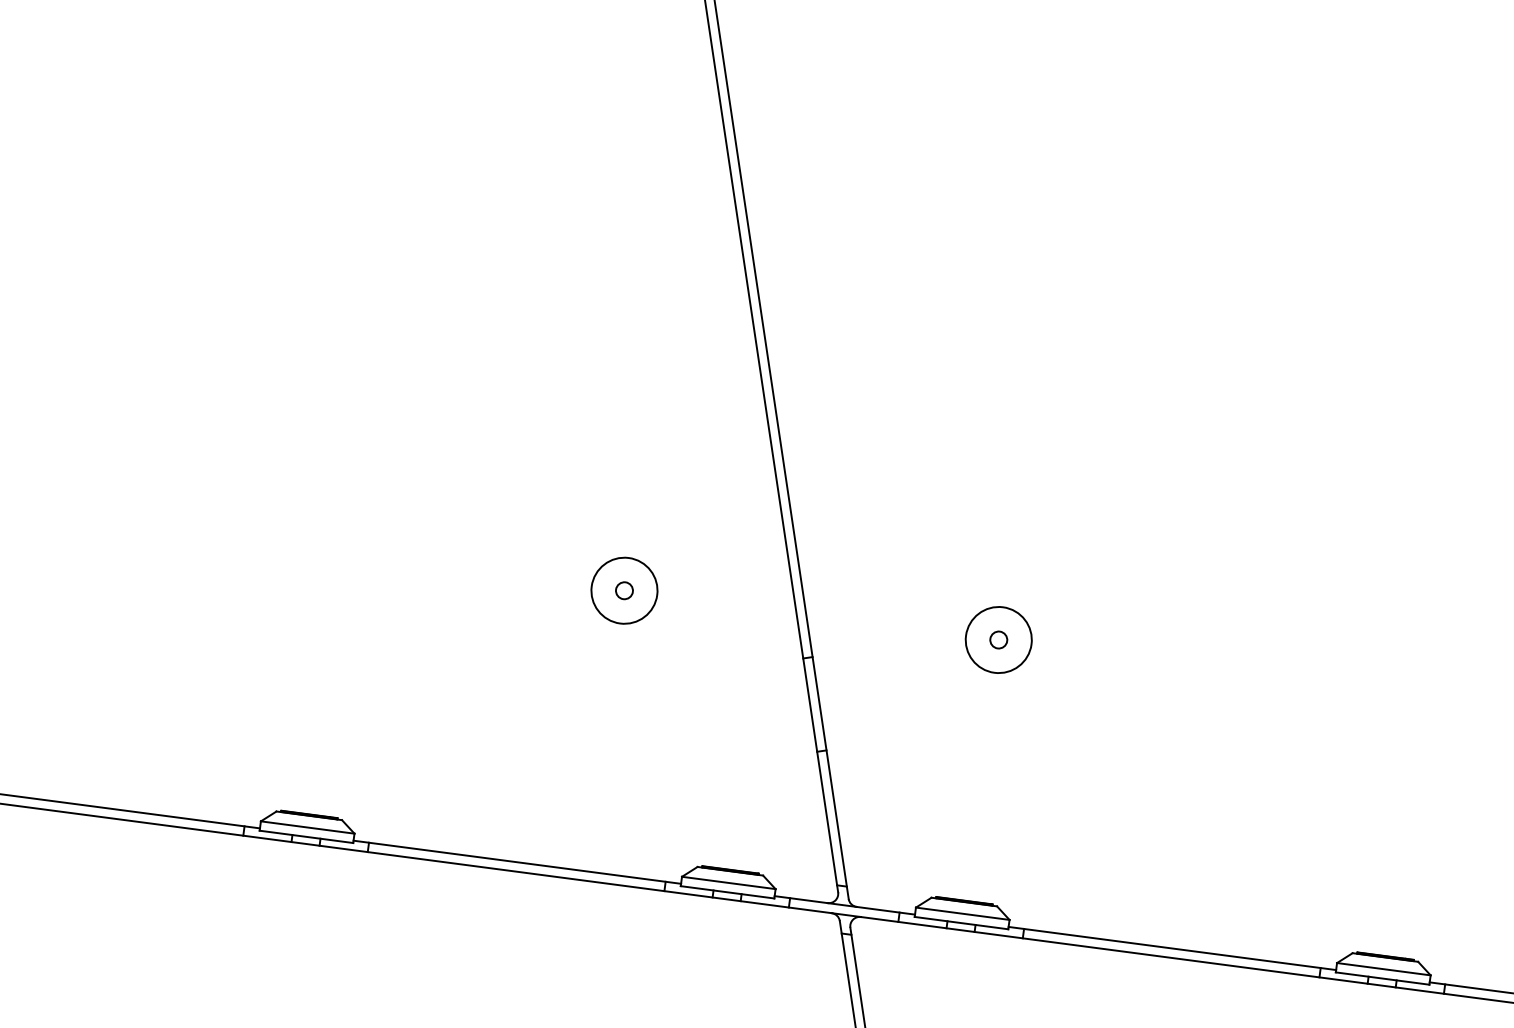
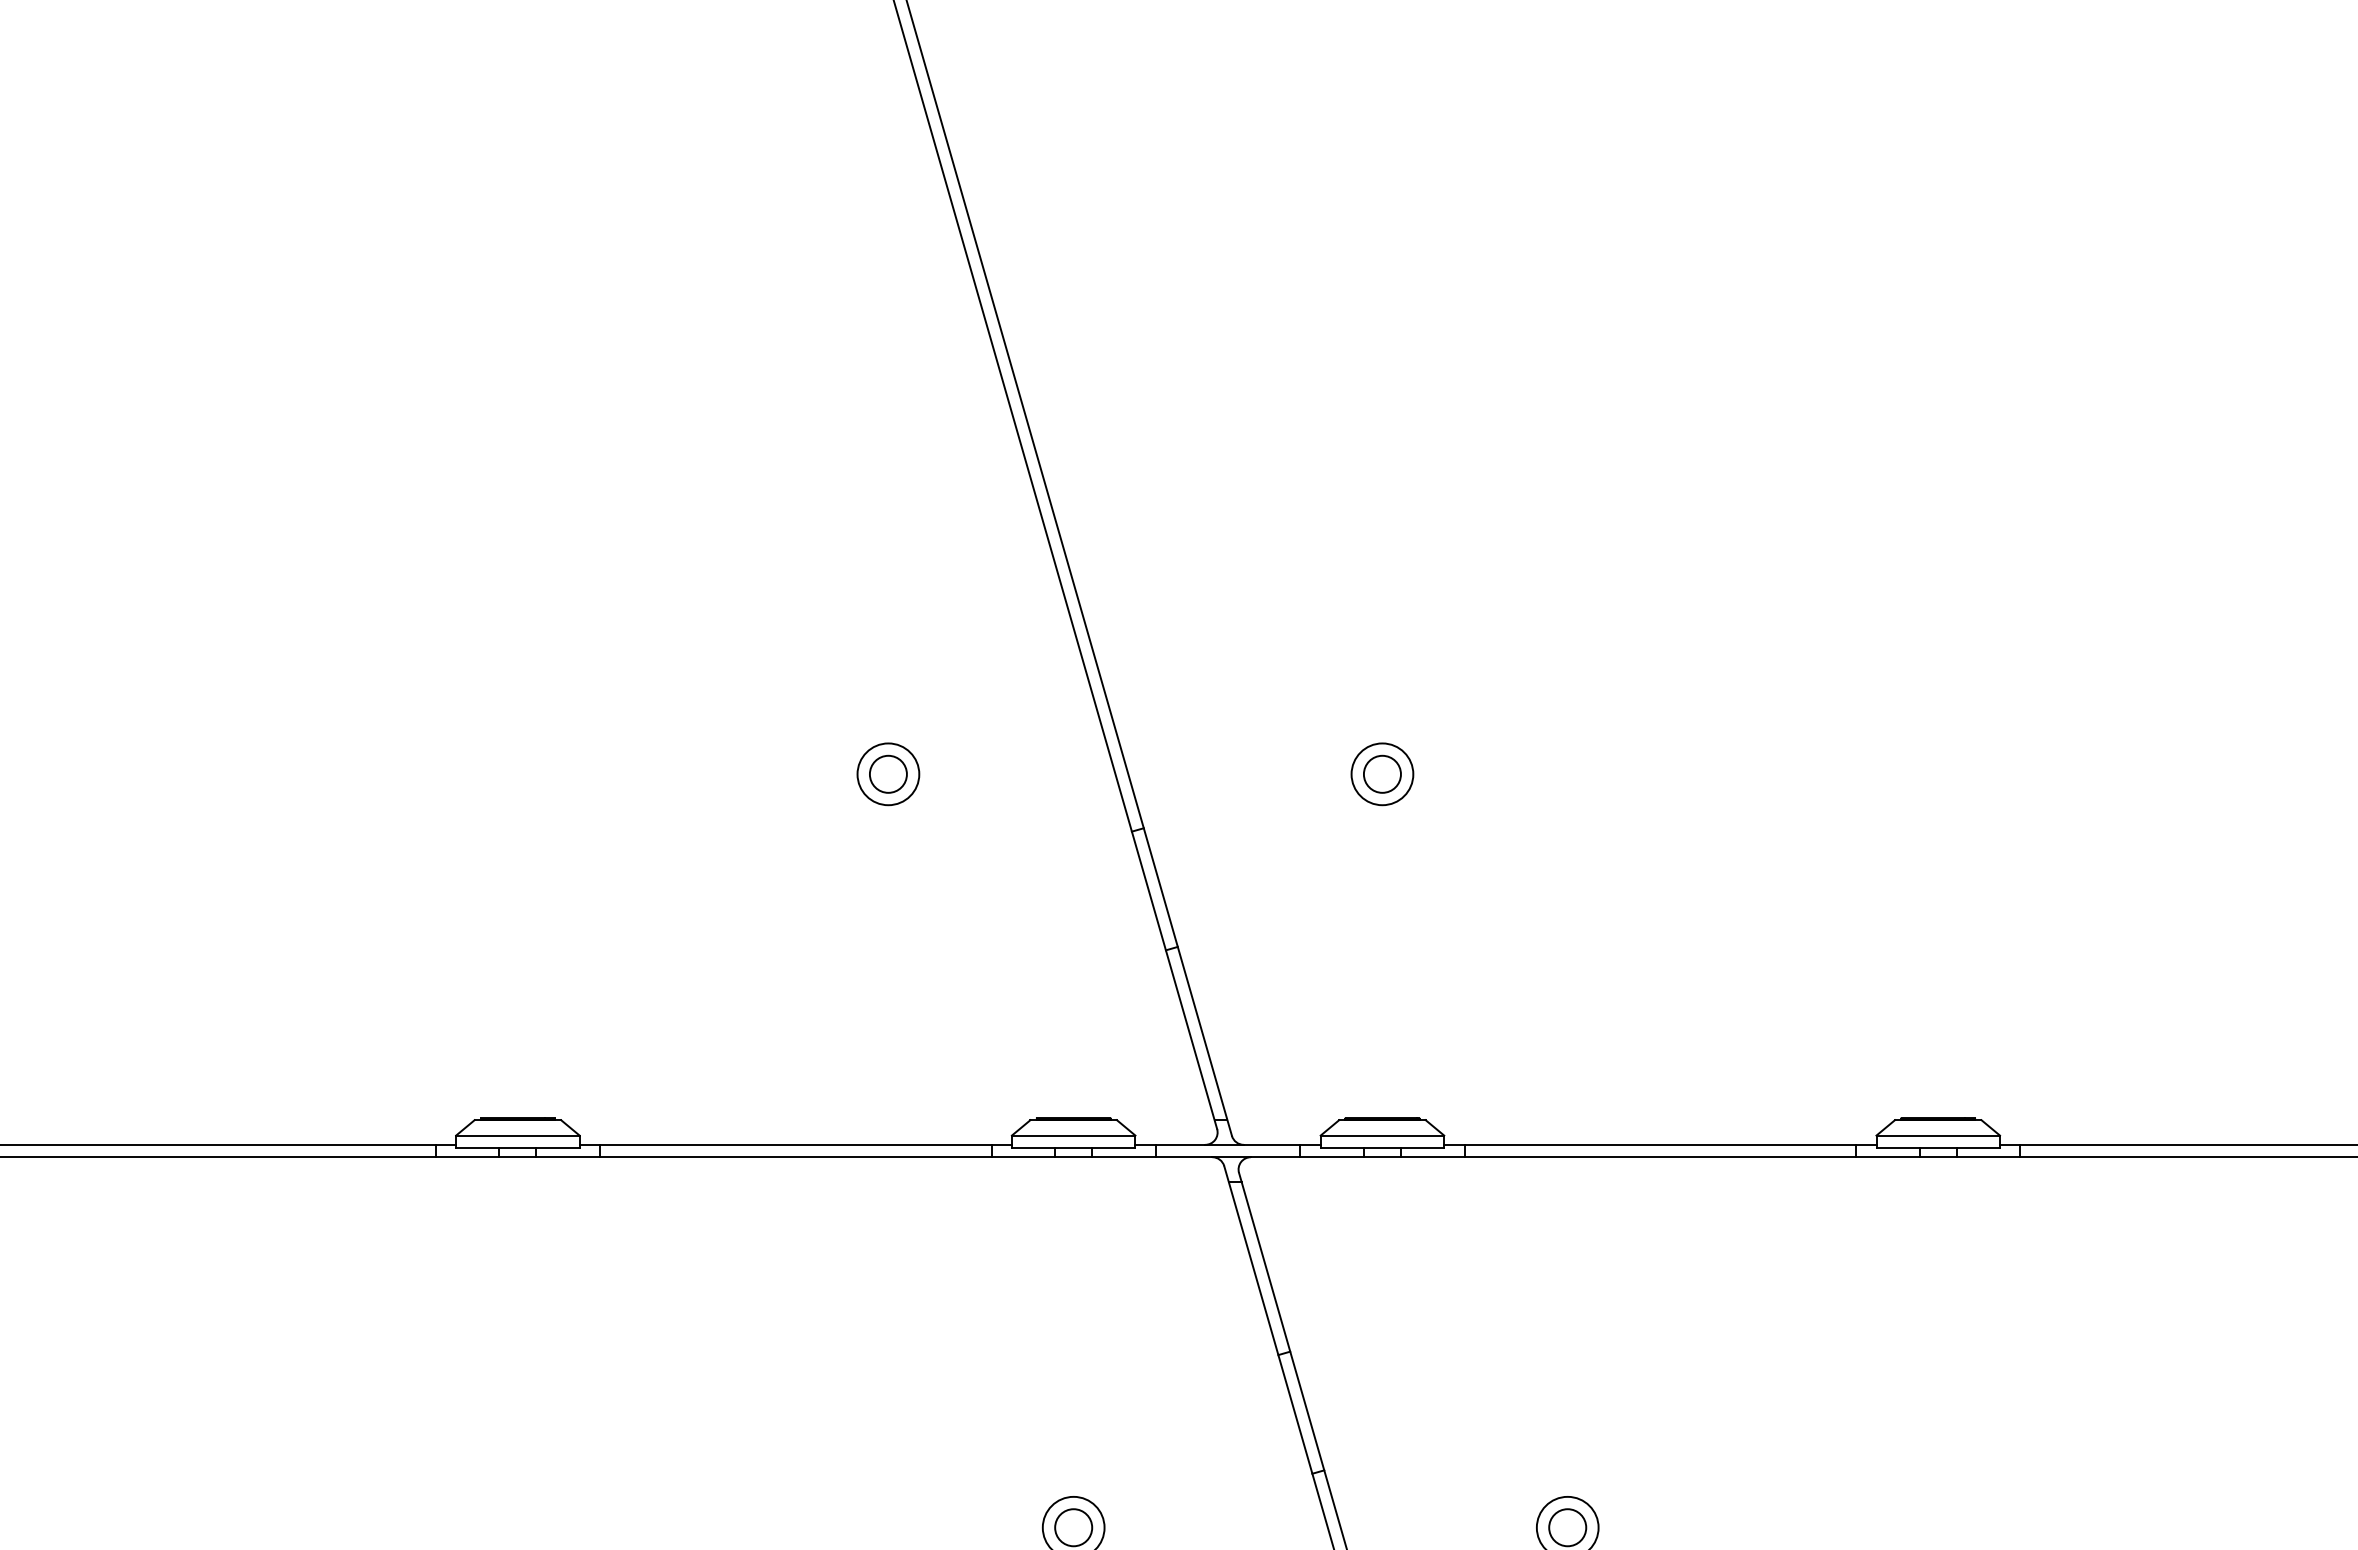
circle: (623, 590) -> (887, 773), size x1.67
circle: (624, 590) -> (888, 774), size x0.71
circle: (998, 639) -> (1381, 773), size x1.67
circle: (998, 640) -> (1382, 774), size x0.71

